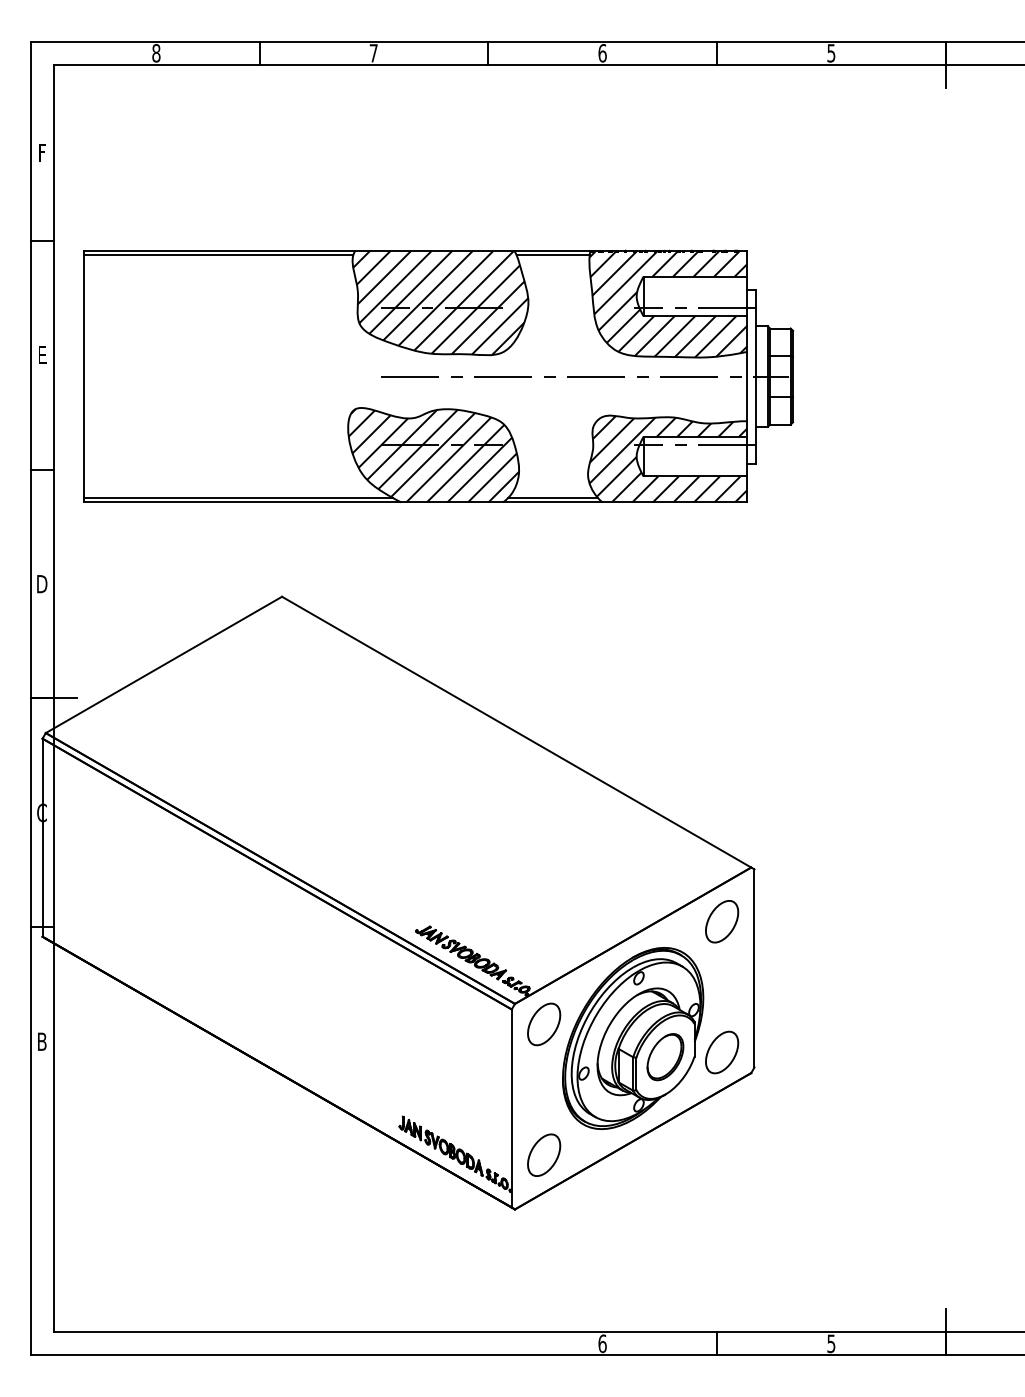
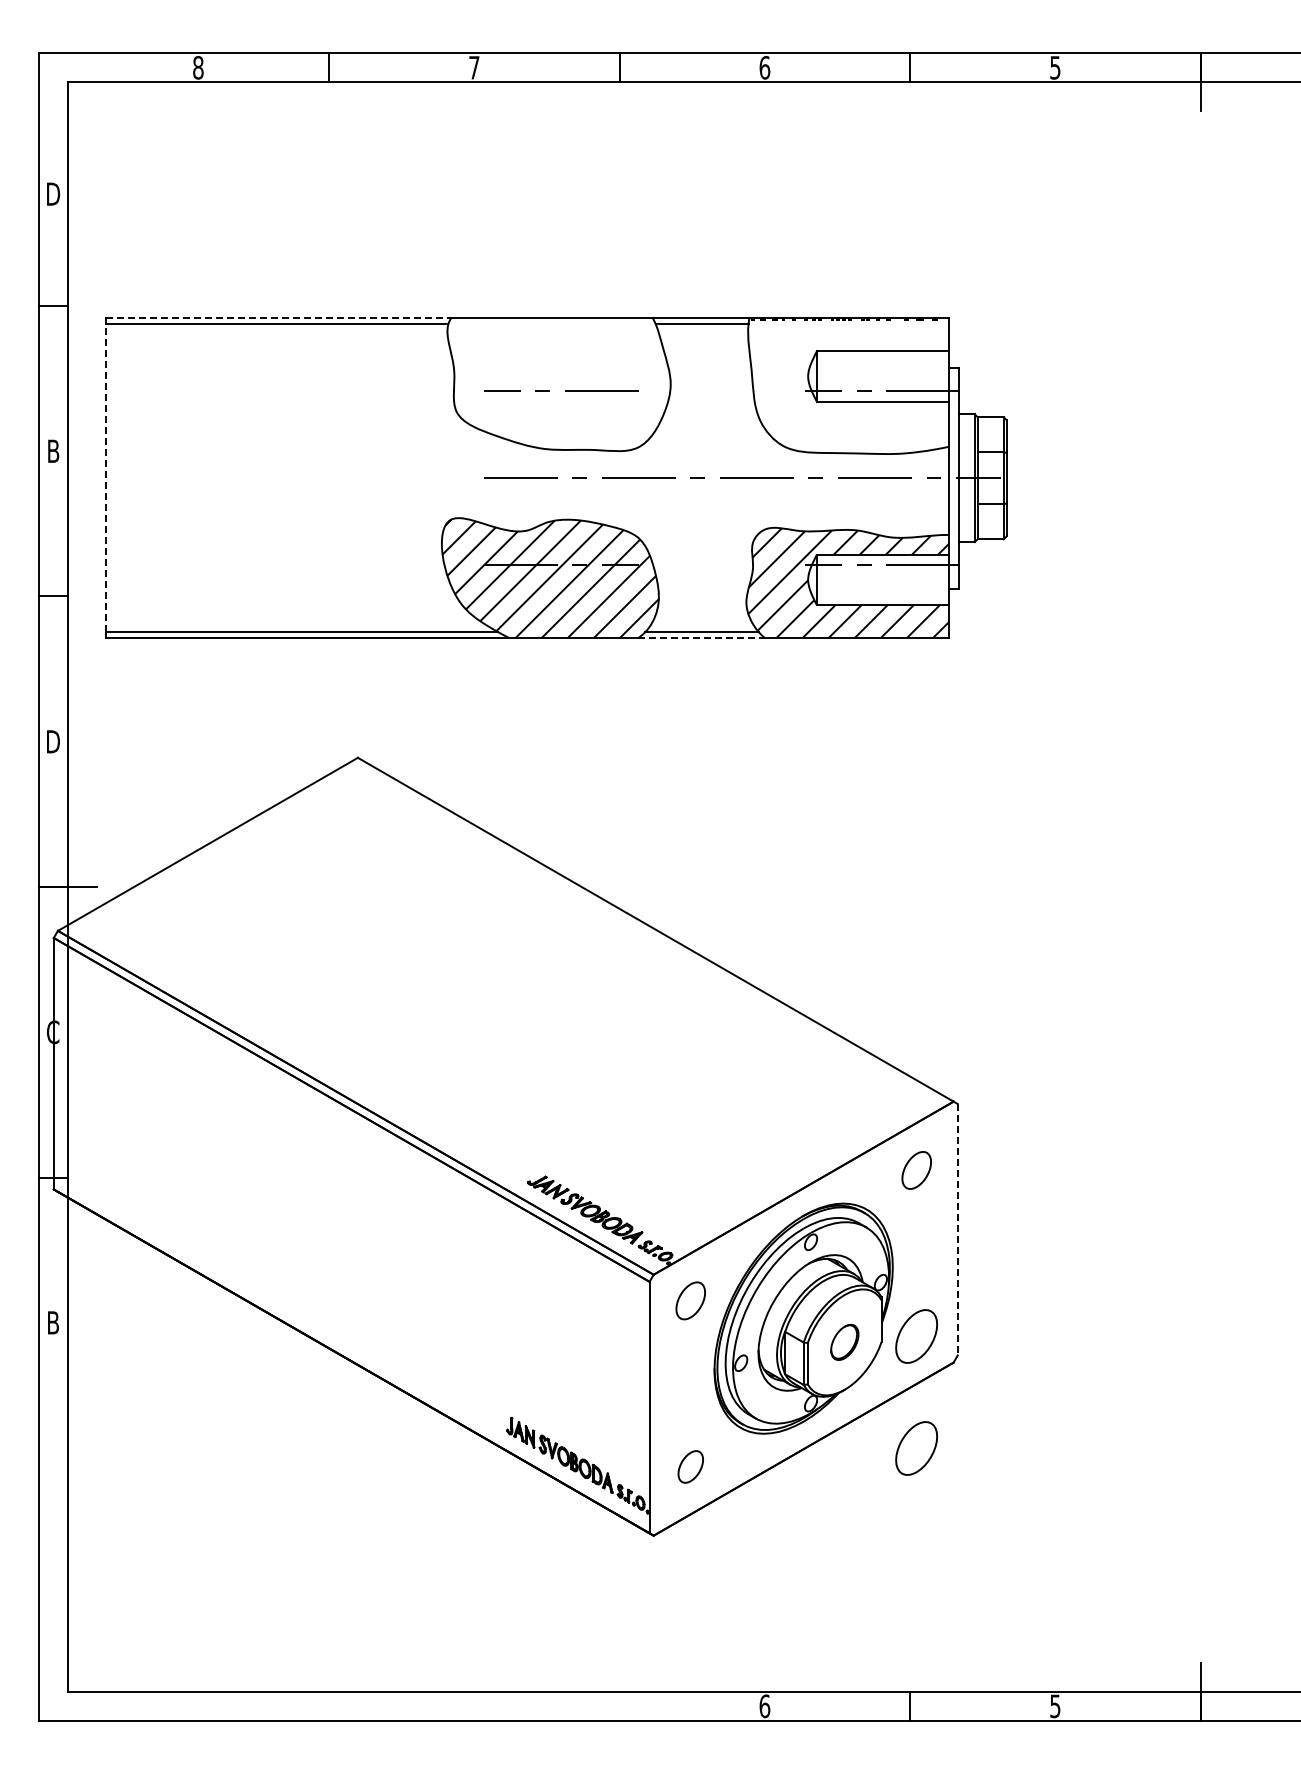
text: (42, 152) -> (53, 193), F -> D
line: (219, 250) -> (278, 318), solid -> dashed
hatch: (440, 302) -> (559, 384), removed
hatch: (668, 304) -> (848, 386), removed
text: (42, 354) -> (53, 450), E -> B
line: (84, 376) -> (106, 478), solid -> dashed
line: (553, 502) -> (702, 638), solid -> dashed
part: (722, 921) -> (916, 1170), size x0.7
line: (754, 968) -> (957, 1229), solid -> dashed
part: (544, 1024) -> (690, 1300), size x0.7
part: (665, 1057) -> (844, 1342), size x0.6
part: (722, 1140) -> (916, 1448), added
part: (544, 1154) -> (690, 1466), size x0.6

